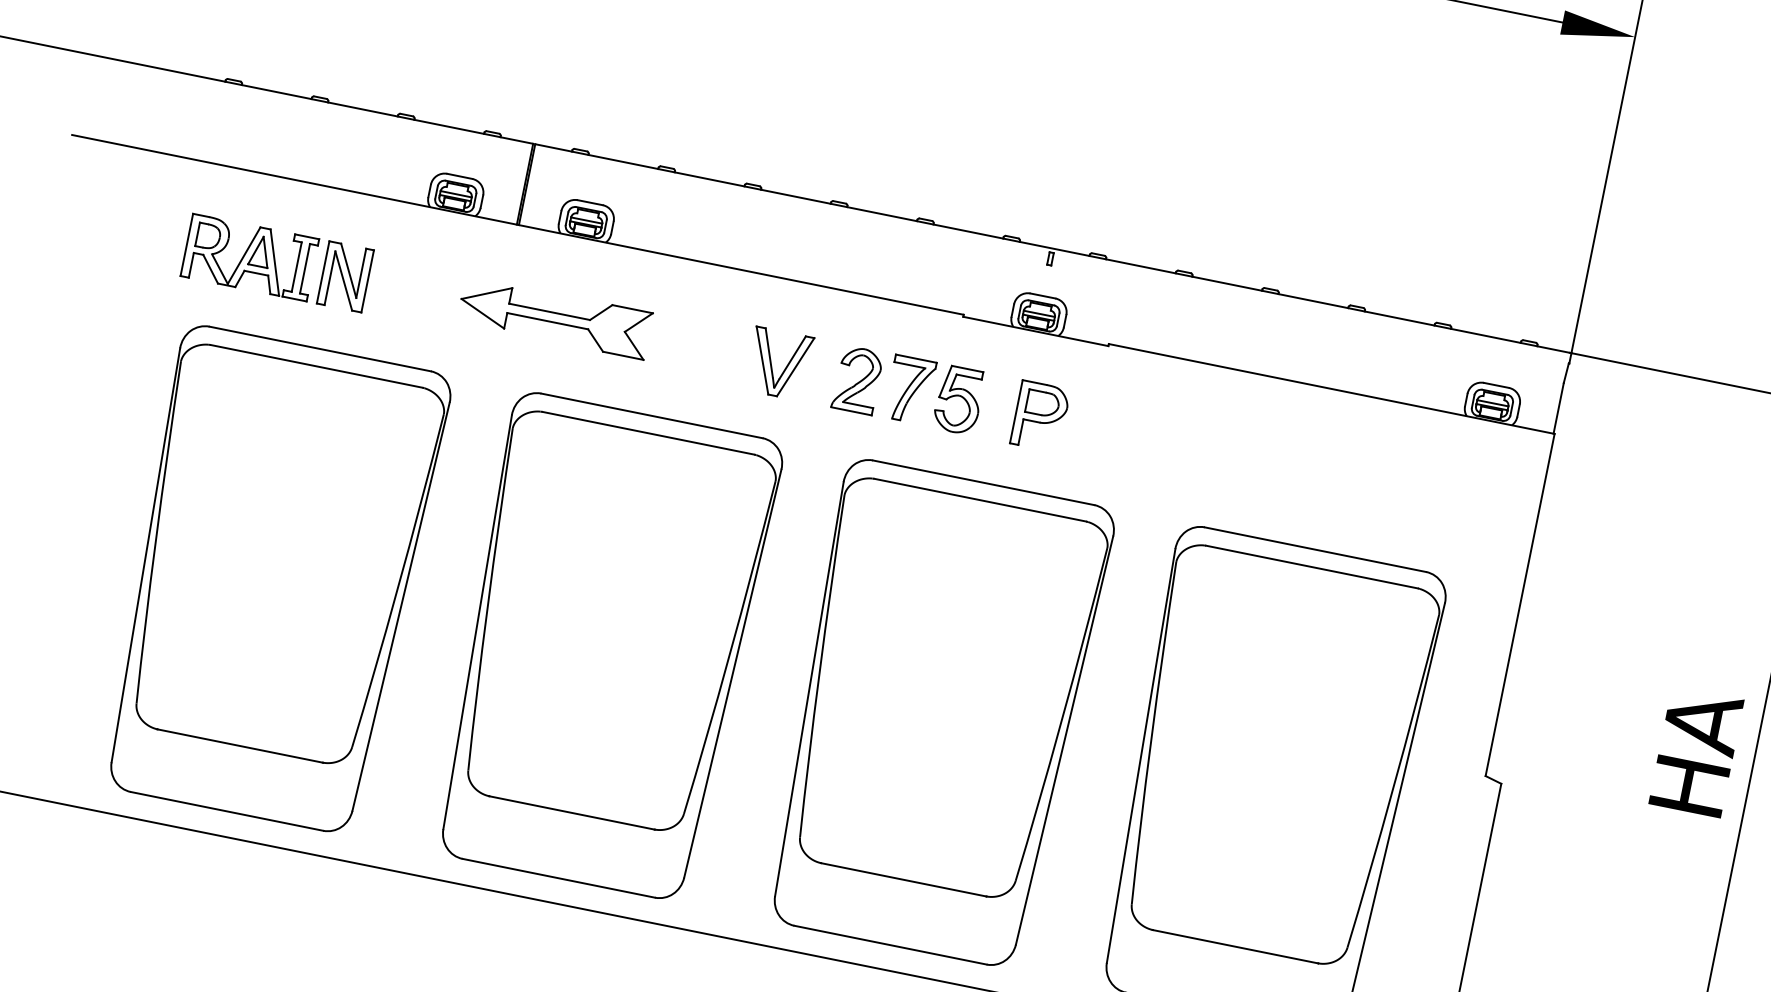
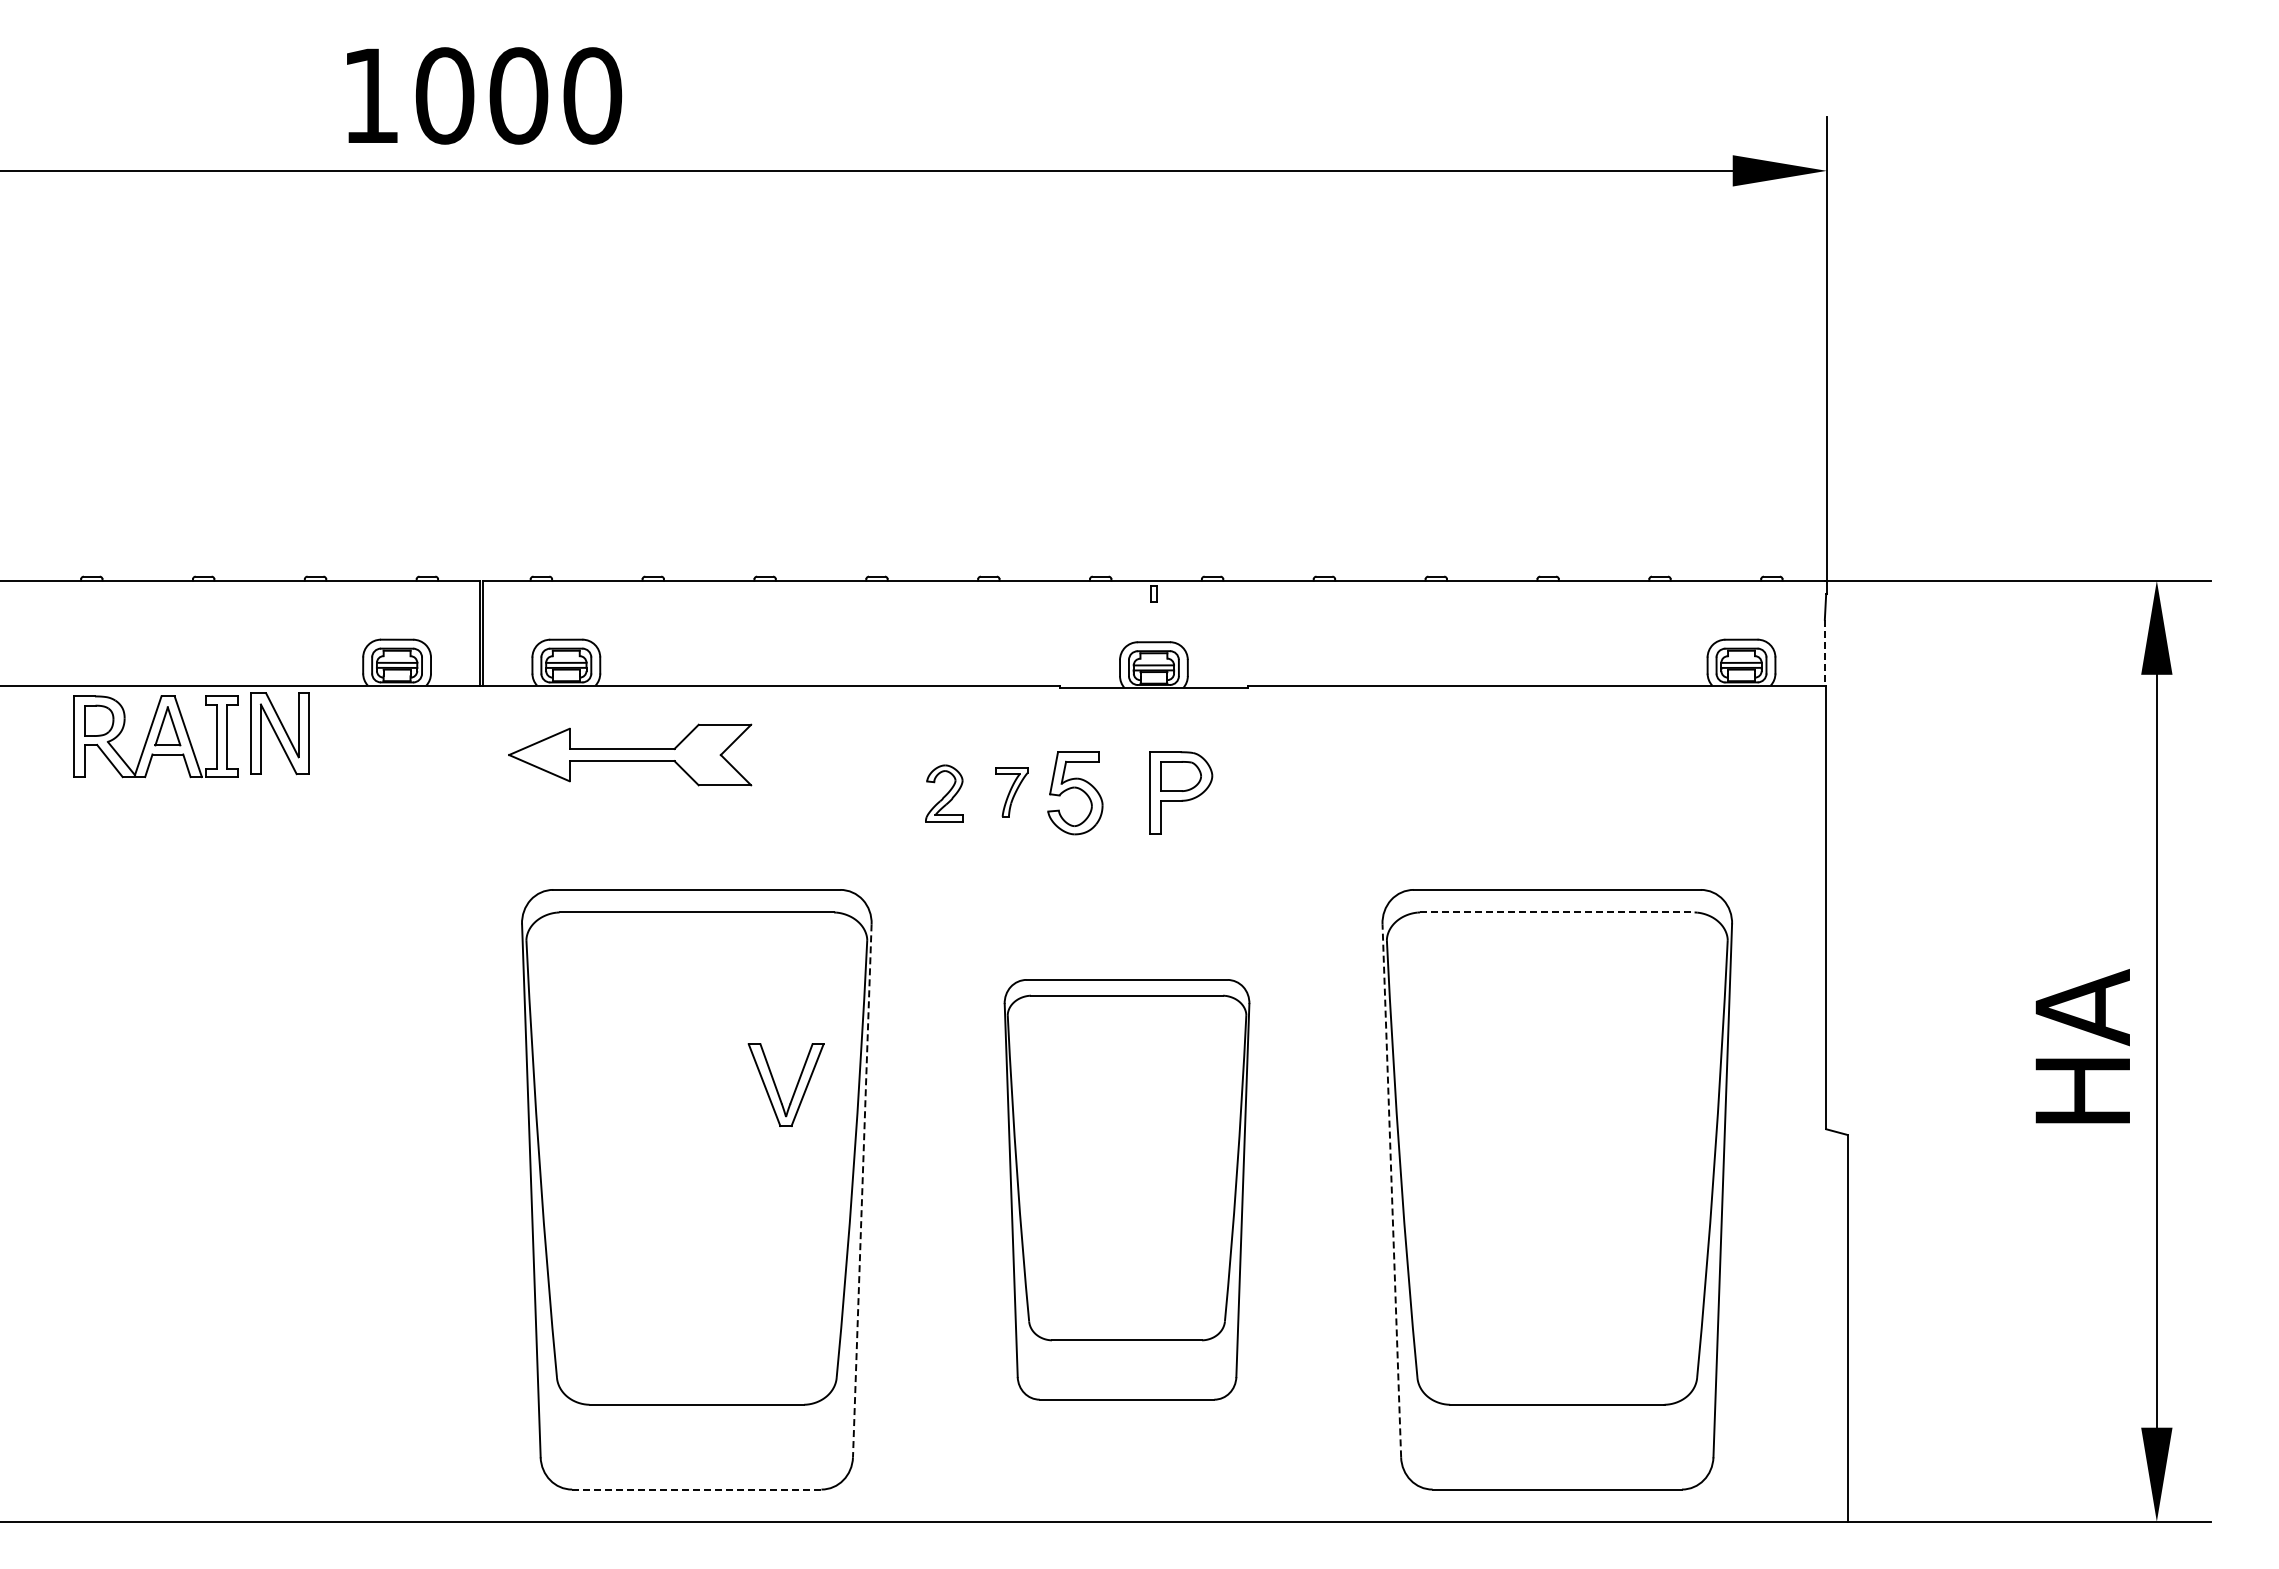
part: (249, 257) -> (155, 736), moved
part: (345, 276) -> (279, 733), moved
part: (555, 317) -> (630, 754), moved
part: (771, 365) -> (777, 1088), moved
part: (857, 380) -> (944, 793), size x0.7
part: (909, 389) -> (1011, 792), size x0.6
line: (1558, 408) -> (1824, 652), solid -> dashed
line: (1312, 567) -> (1557, 912), solid -> dashed
part: (273, 580) -> (266, 1189), removed
line: (733, 673) -> (862, 1190), solid -> dashed
part: (936, 713) -> (1126, 1189), size x0.7
line: (1140, 755) -> (1391, 1190), solid -> dashed
line: (558, 878) -> (696, 1489), solid -> dashed

